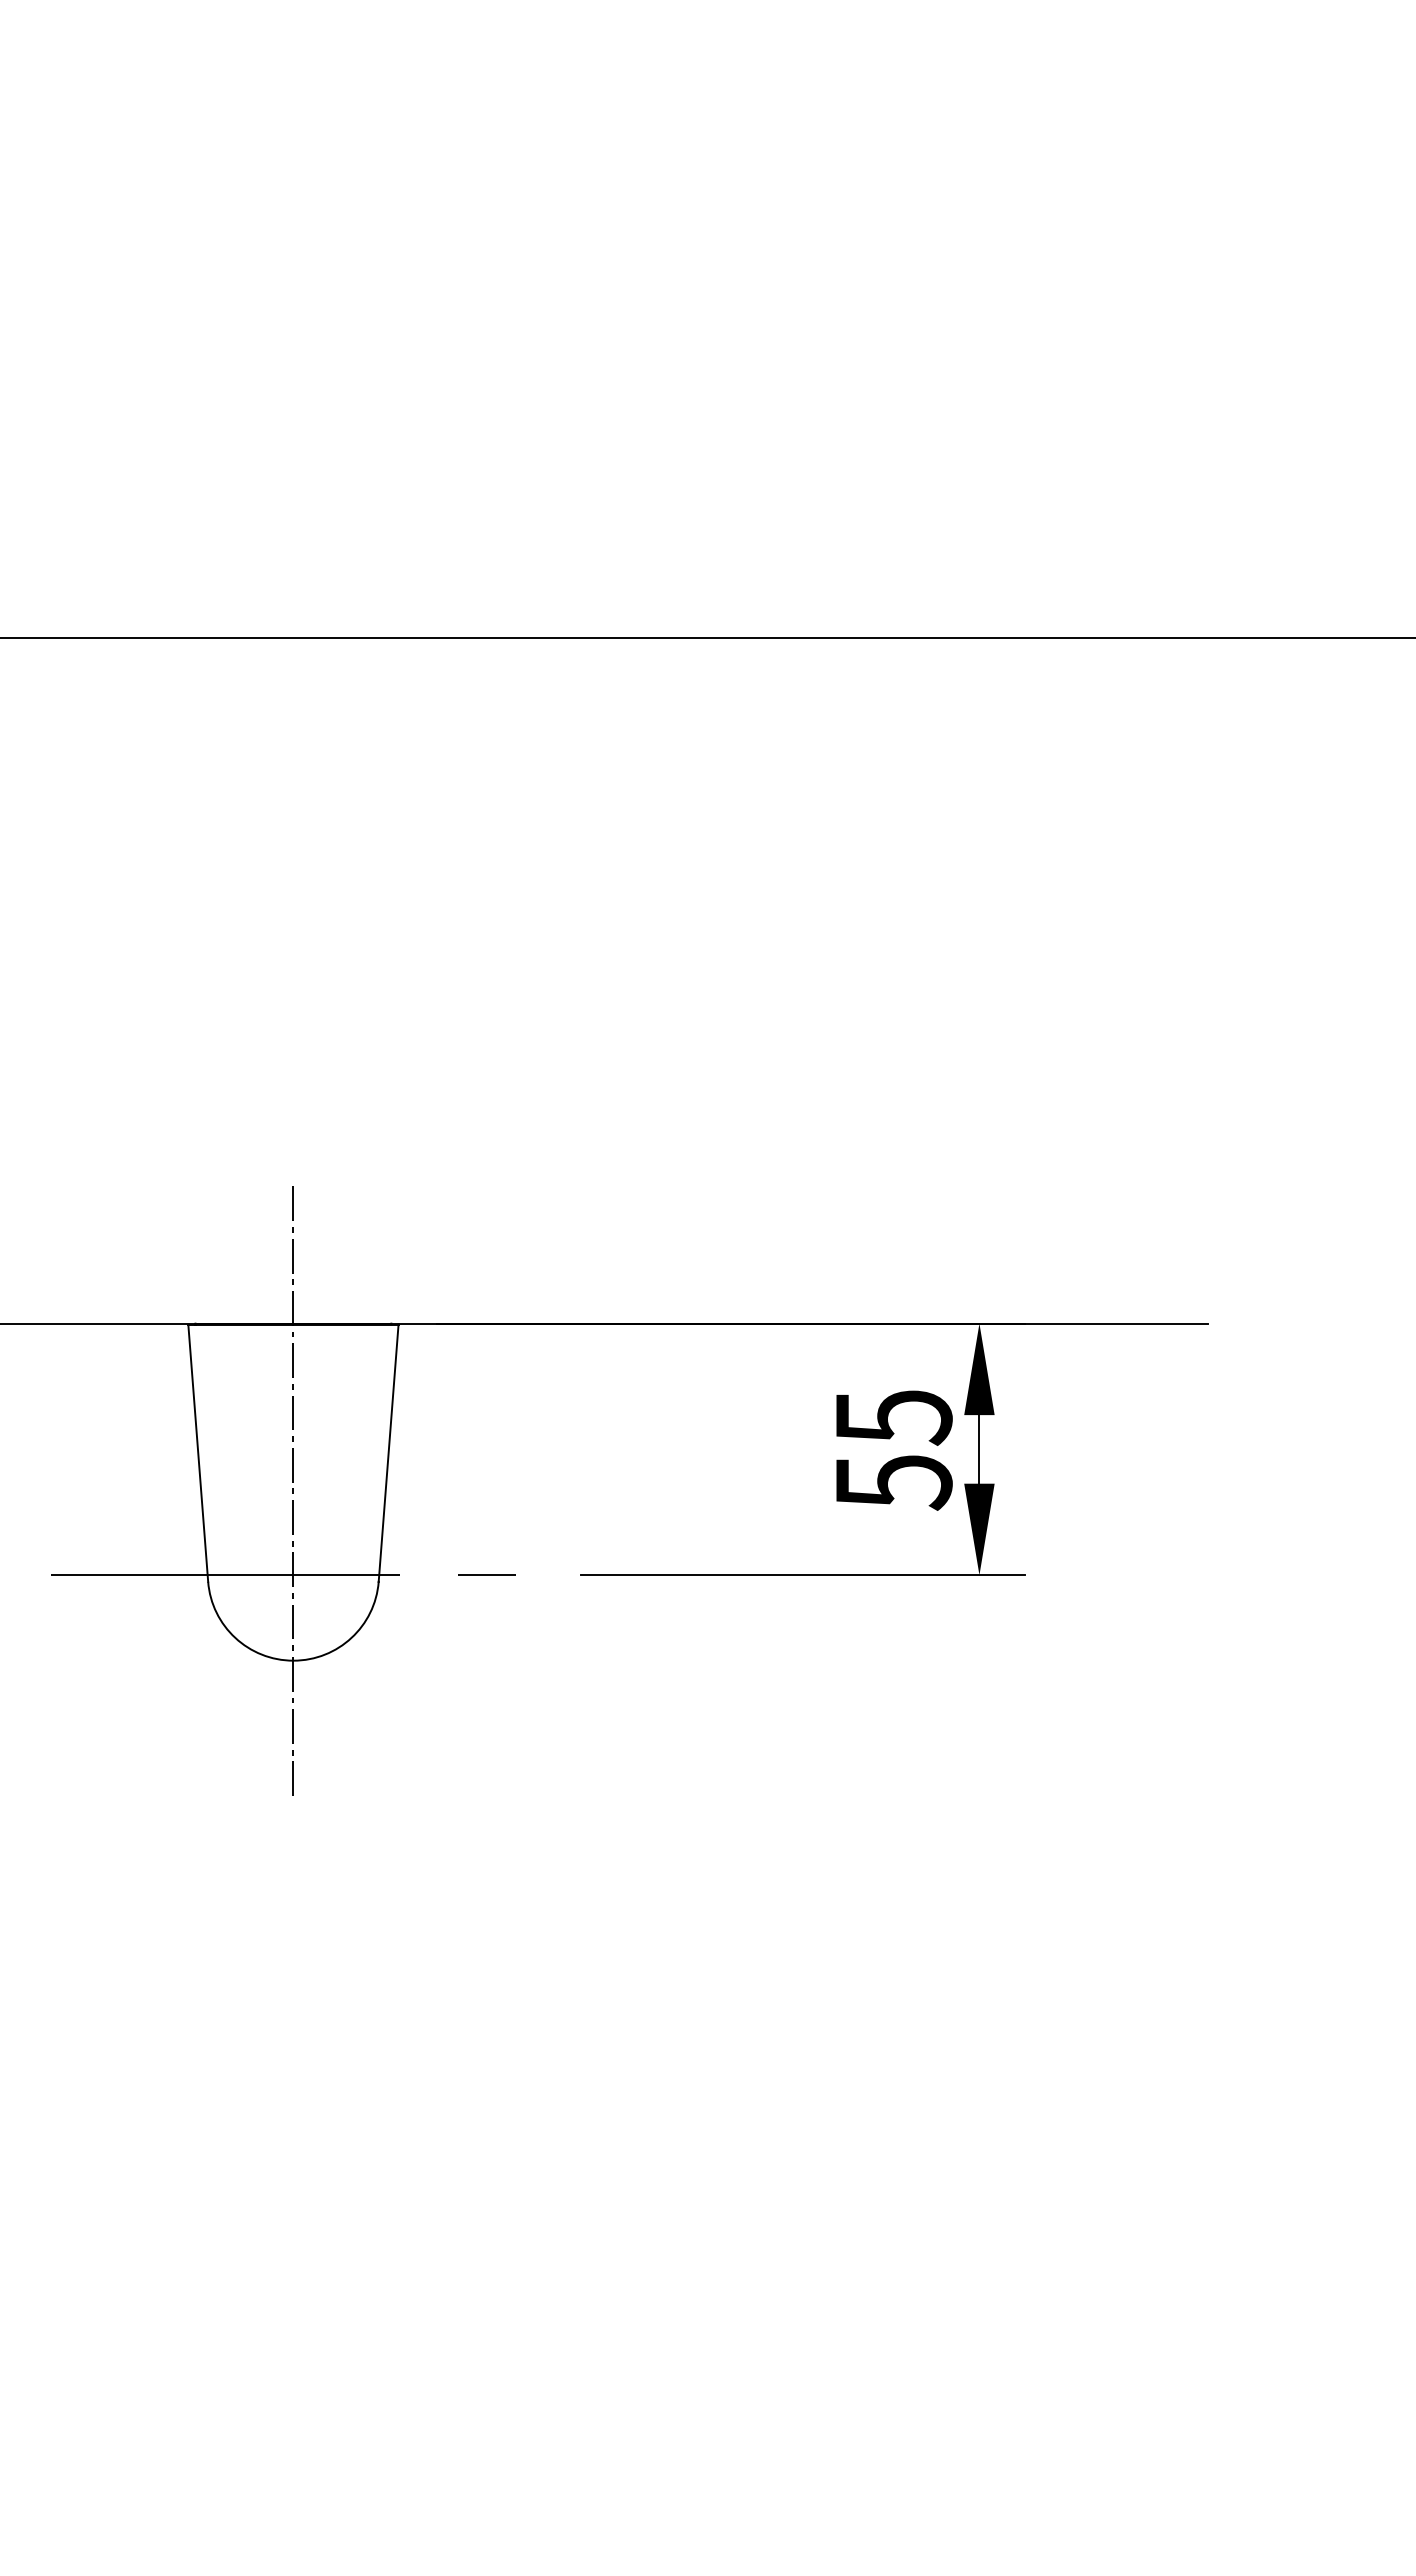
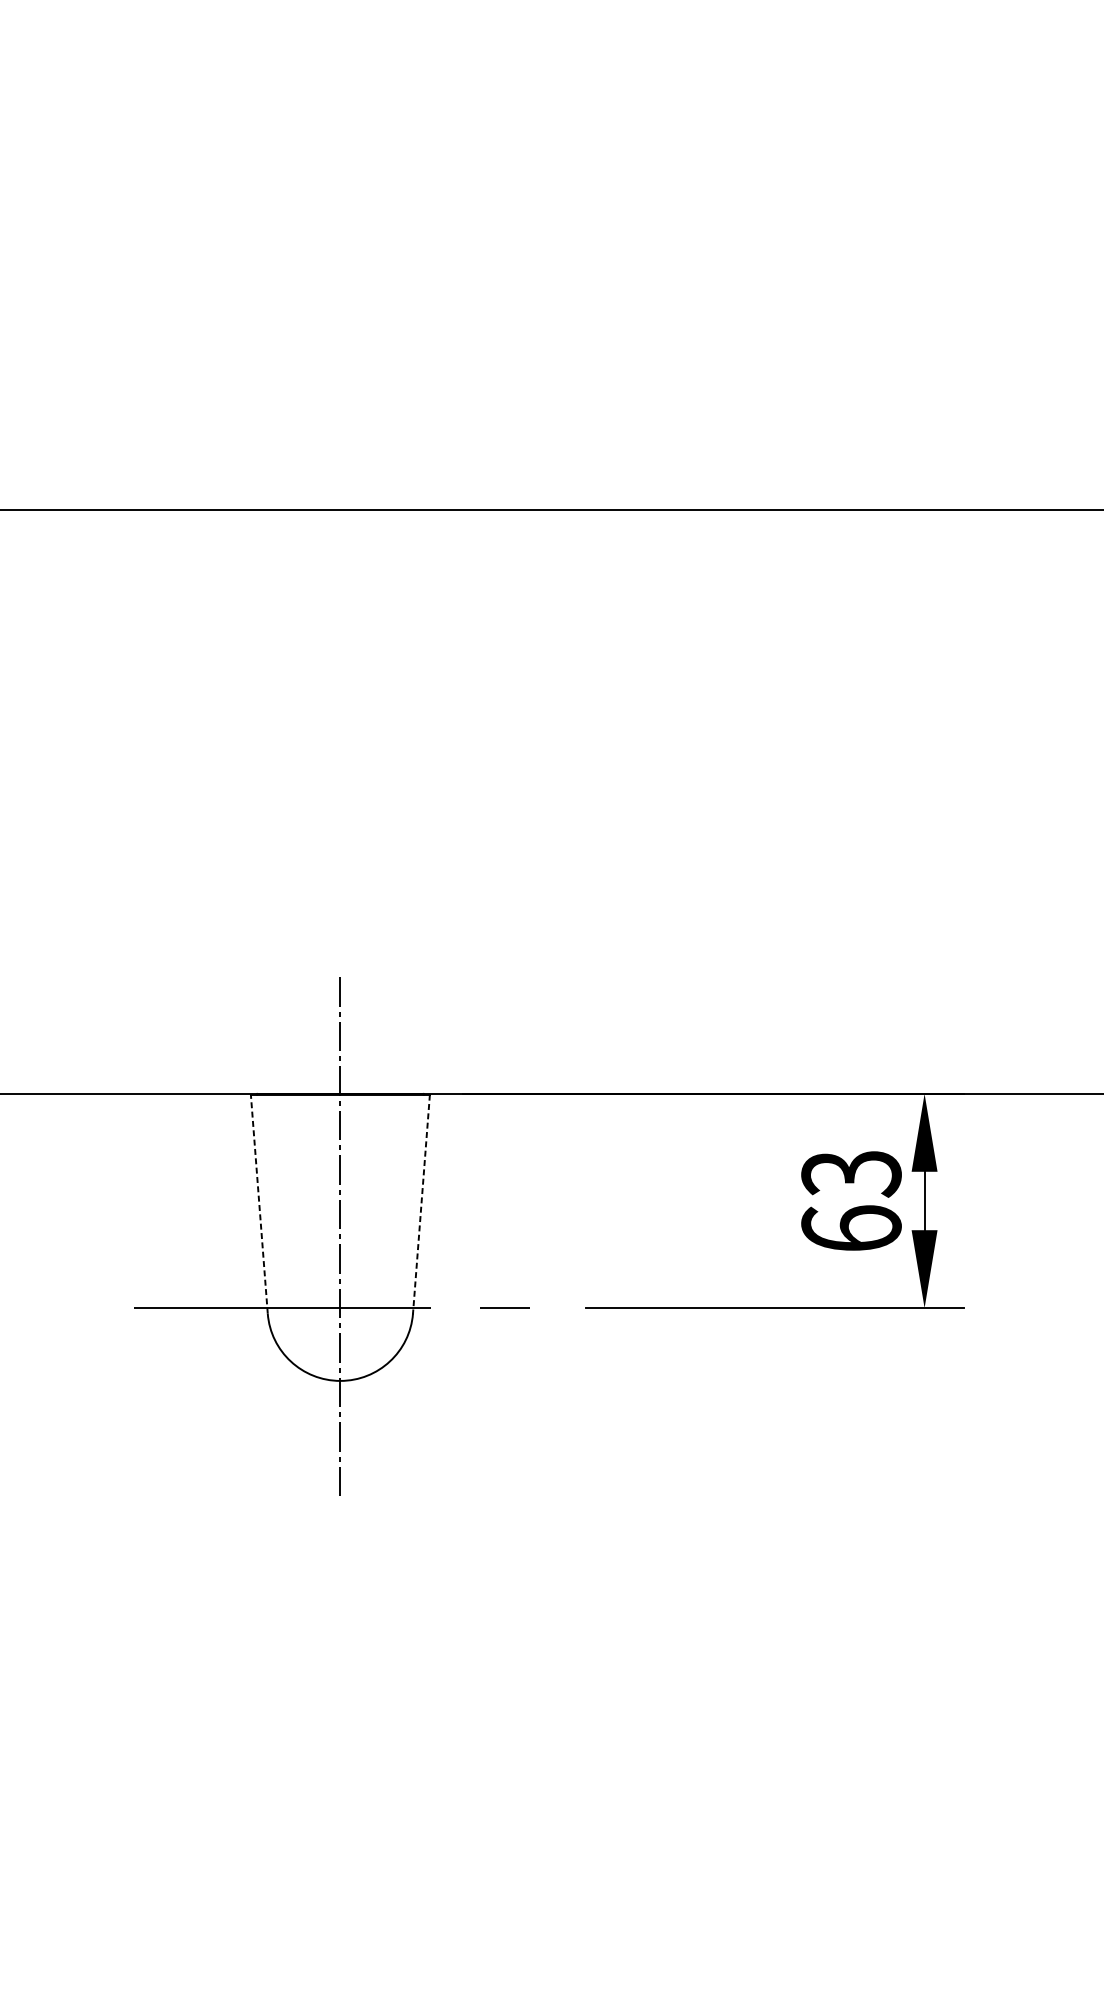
text: (893, 1450) -> (851, 1201), 55 -> 63
line: (198, 1453) -> (259, 1204), solid -> dashed
line: (388, 1453) -> (421, 1204), solid -> dashed

